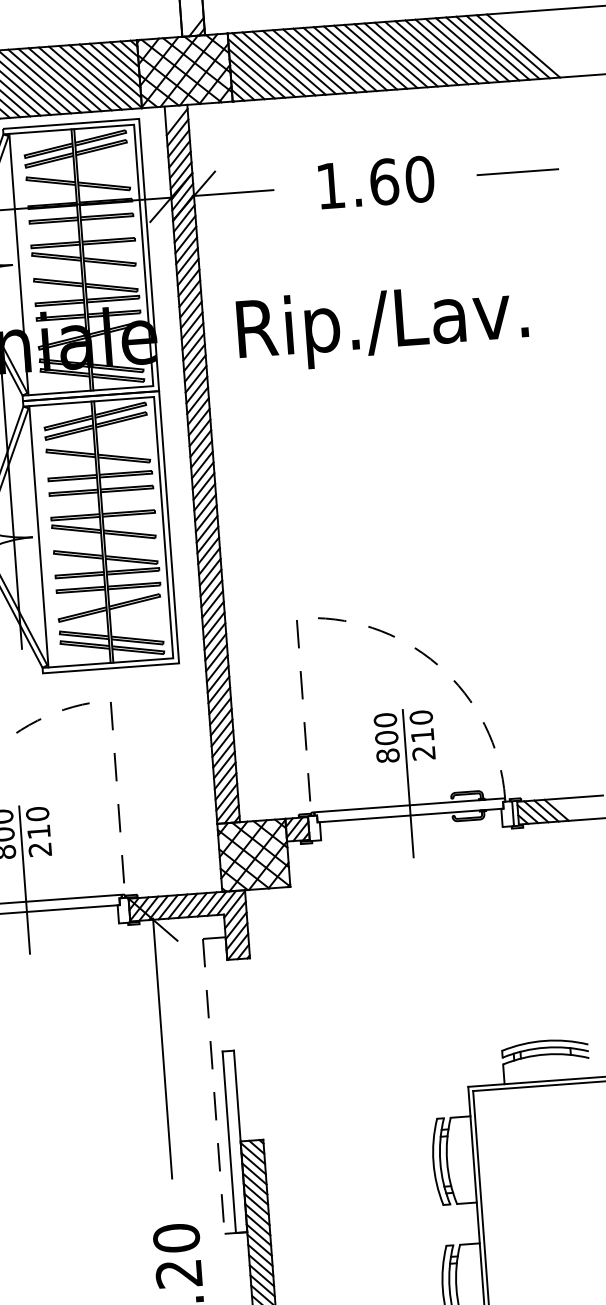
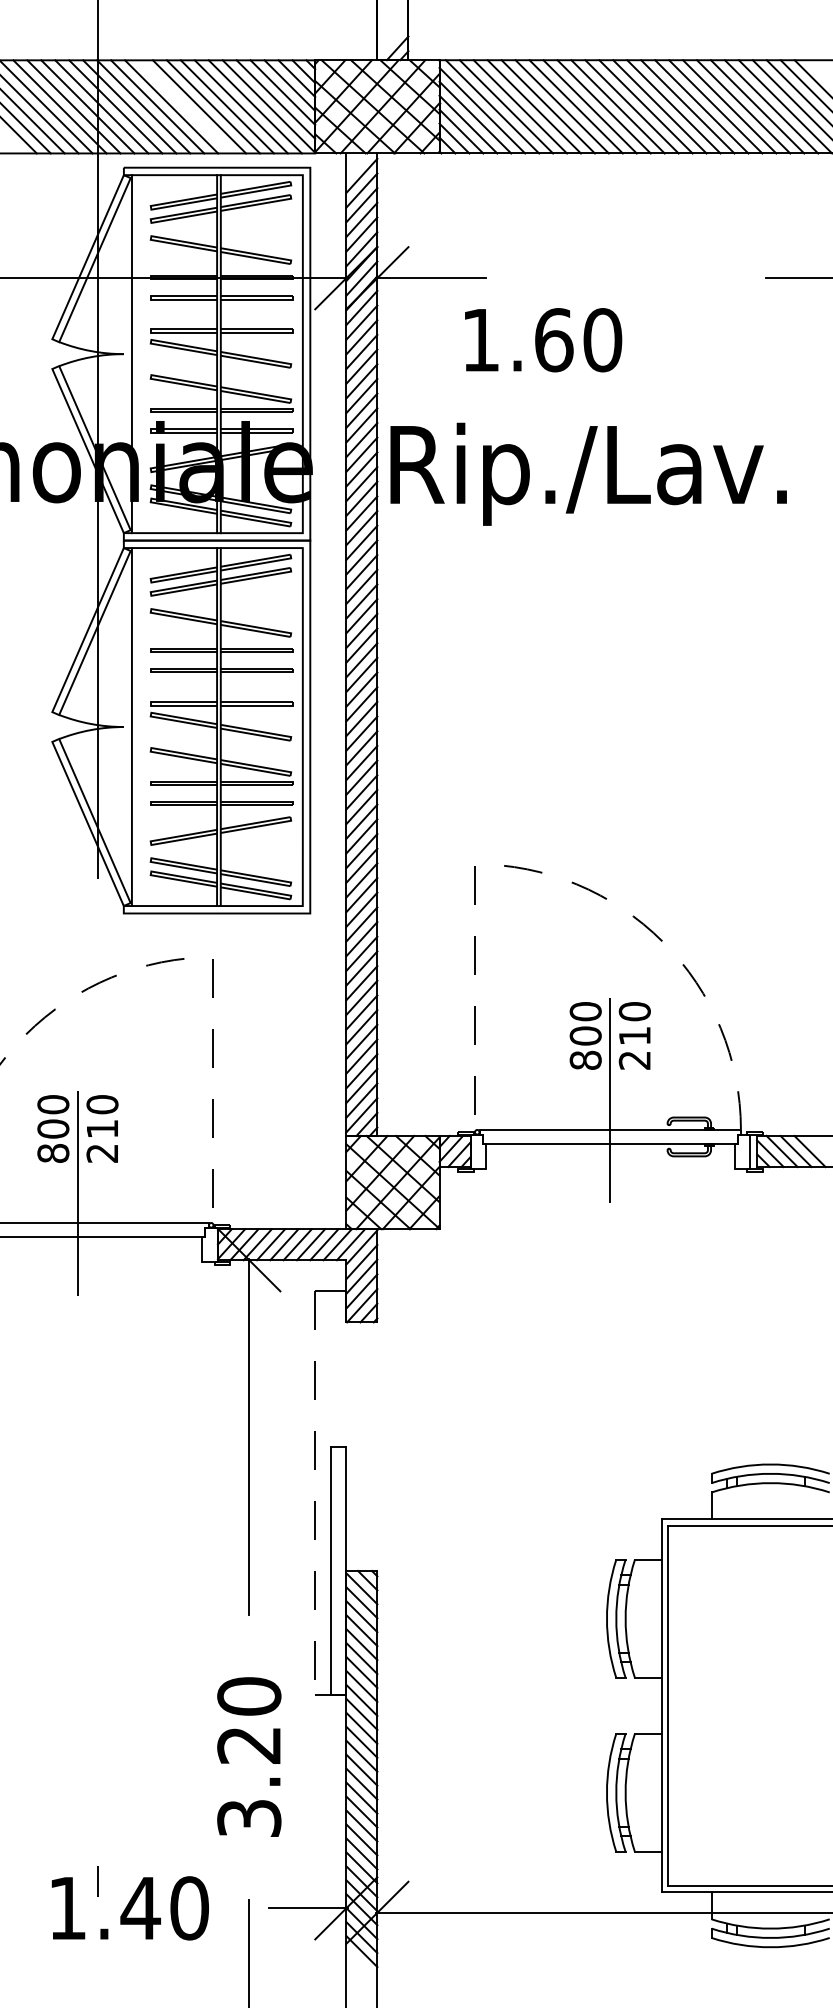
line: (44, 80) -> (185, 106), removed
text: (376, 182) -> (543, 340), moved
text: (382, 325) -> (588, 473), moved

